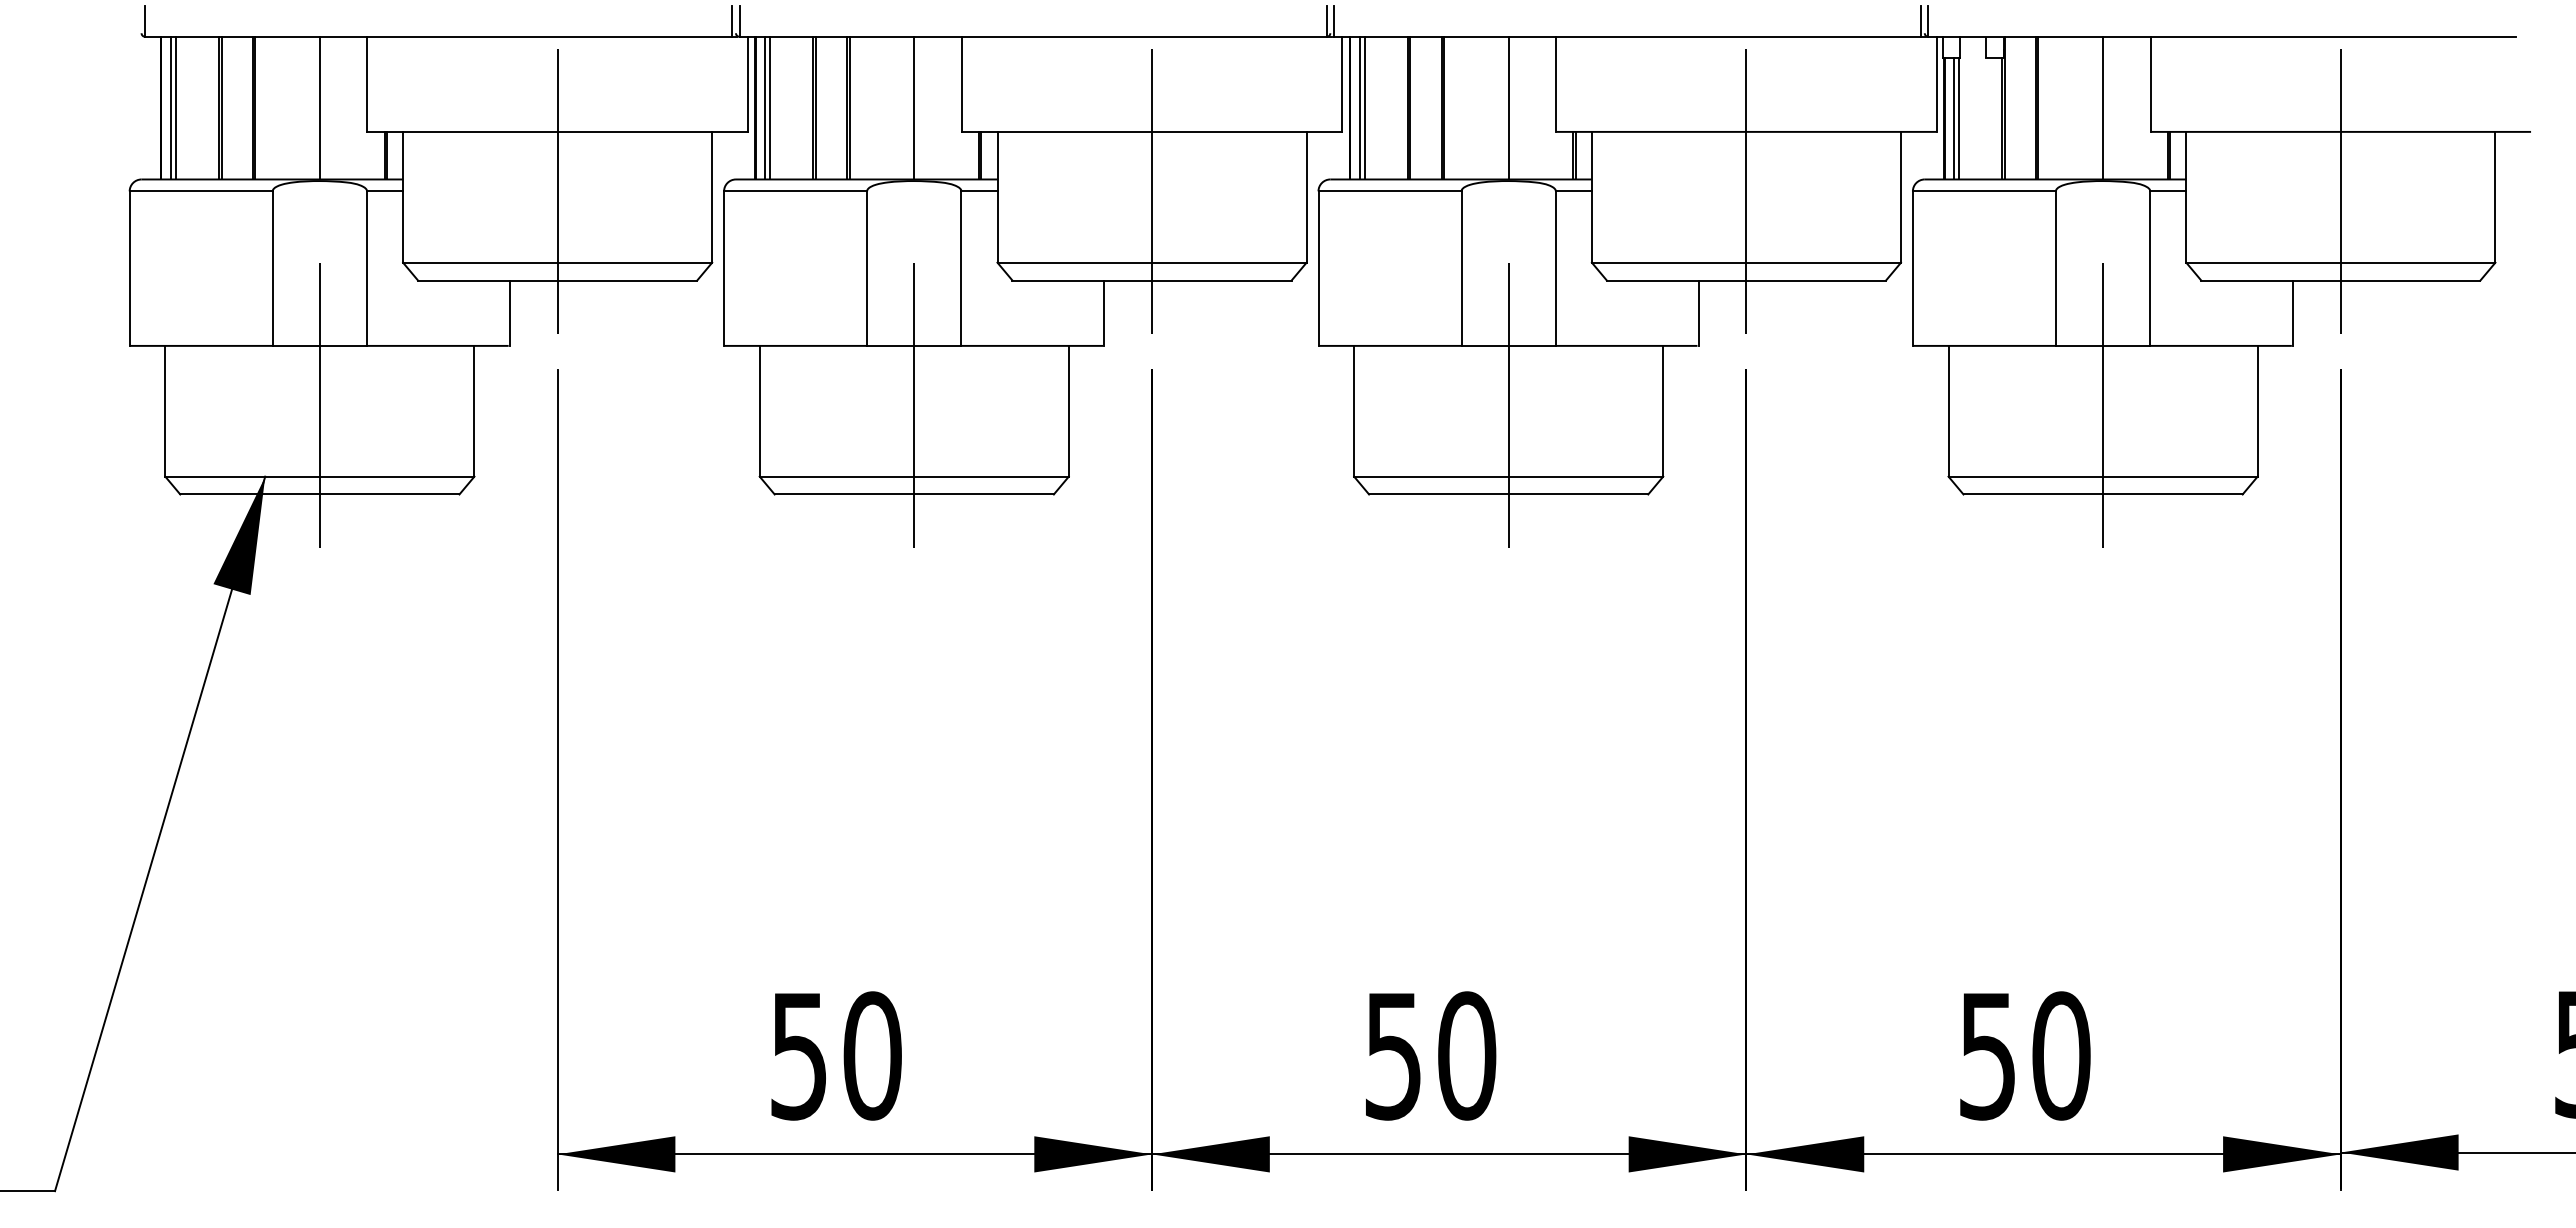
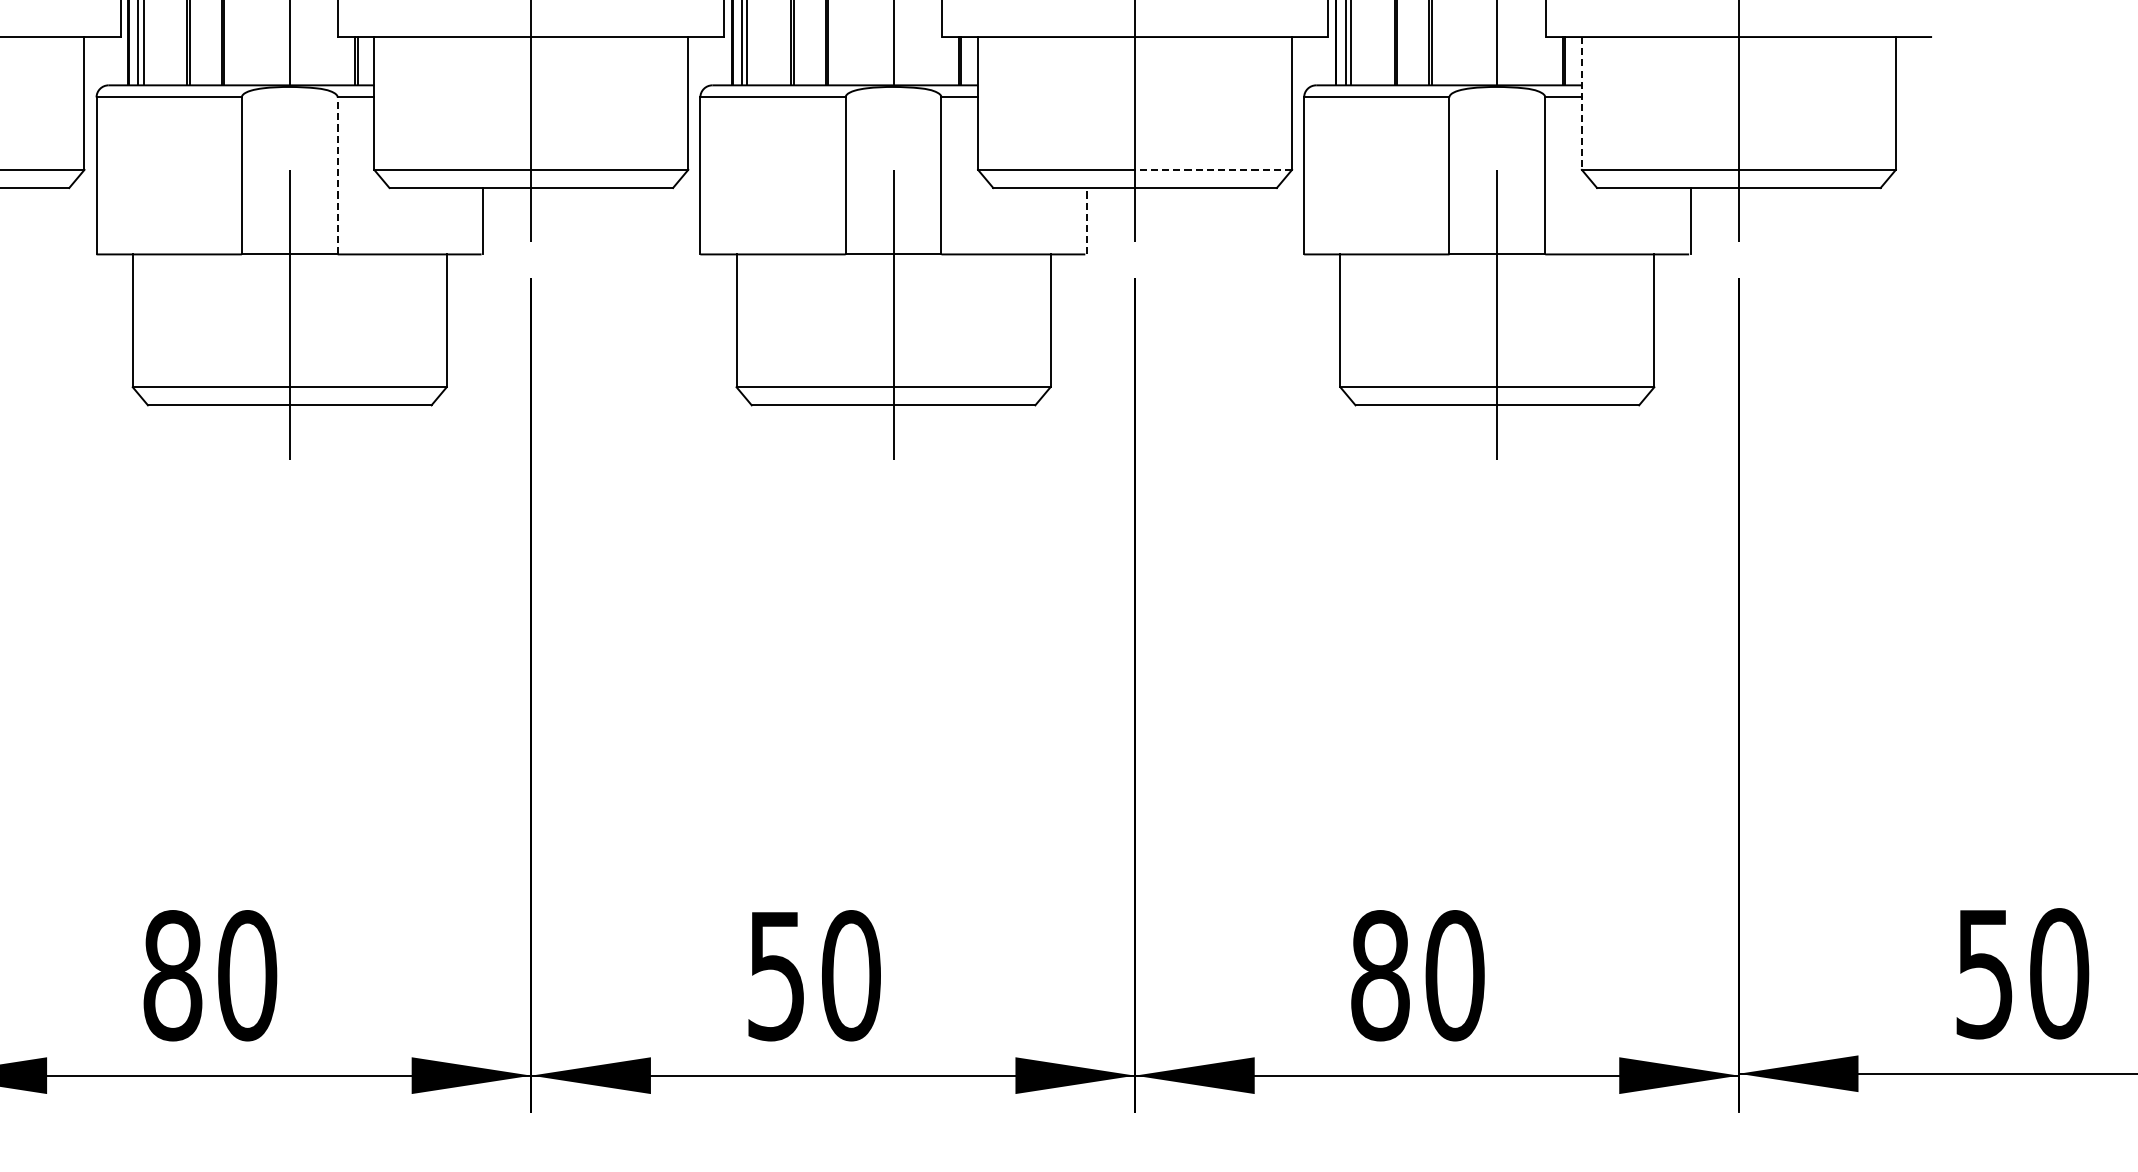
line: (2186, 197) -> (1582, 103), solid -> dashed
line: (1823, 262) -> (1213, 169), solid -> dashed
line: (961, 268) -> (337, 175), solid -> dashed
line: (1698, 313) -> (1086, 221), solid -> dashed
text: (799, 1055) -> (173, 975), 50 -> 80
text: (1987, 1055) -> (1379, 975), 50 -> 80

